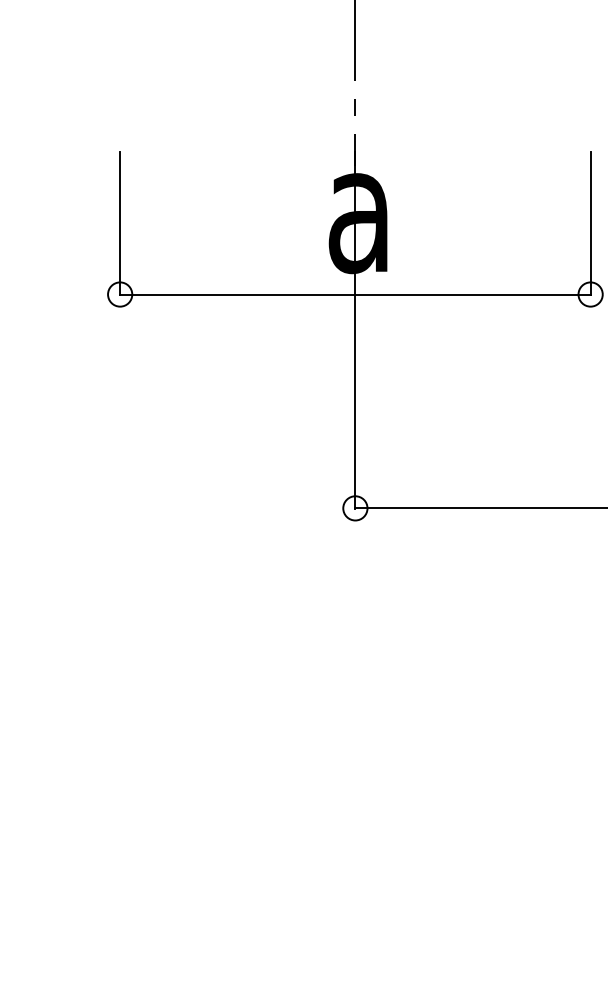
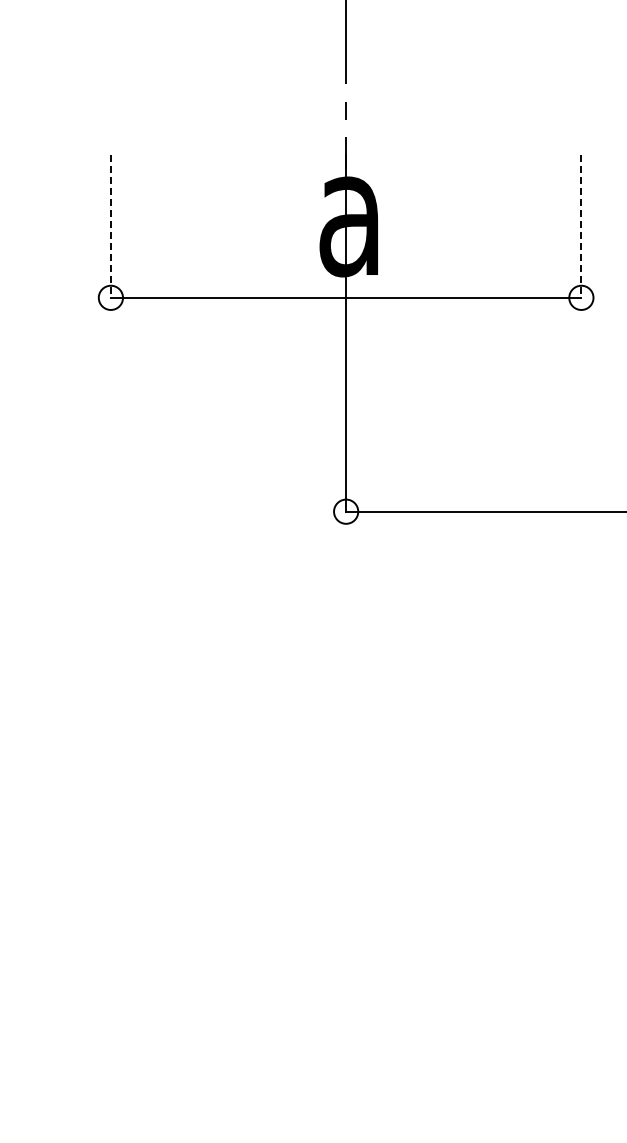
line: (119, 223) -> (110, 226), solid -> dashed
line: (590, 223) -> (581, 226), solid -> dashed

